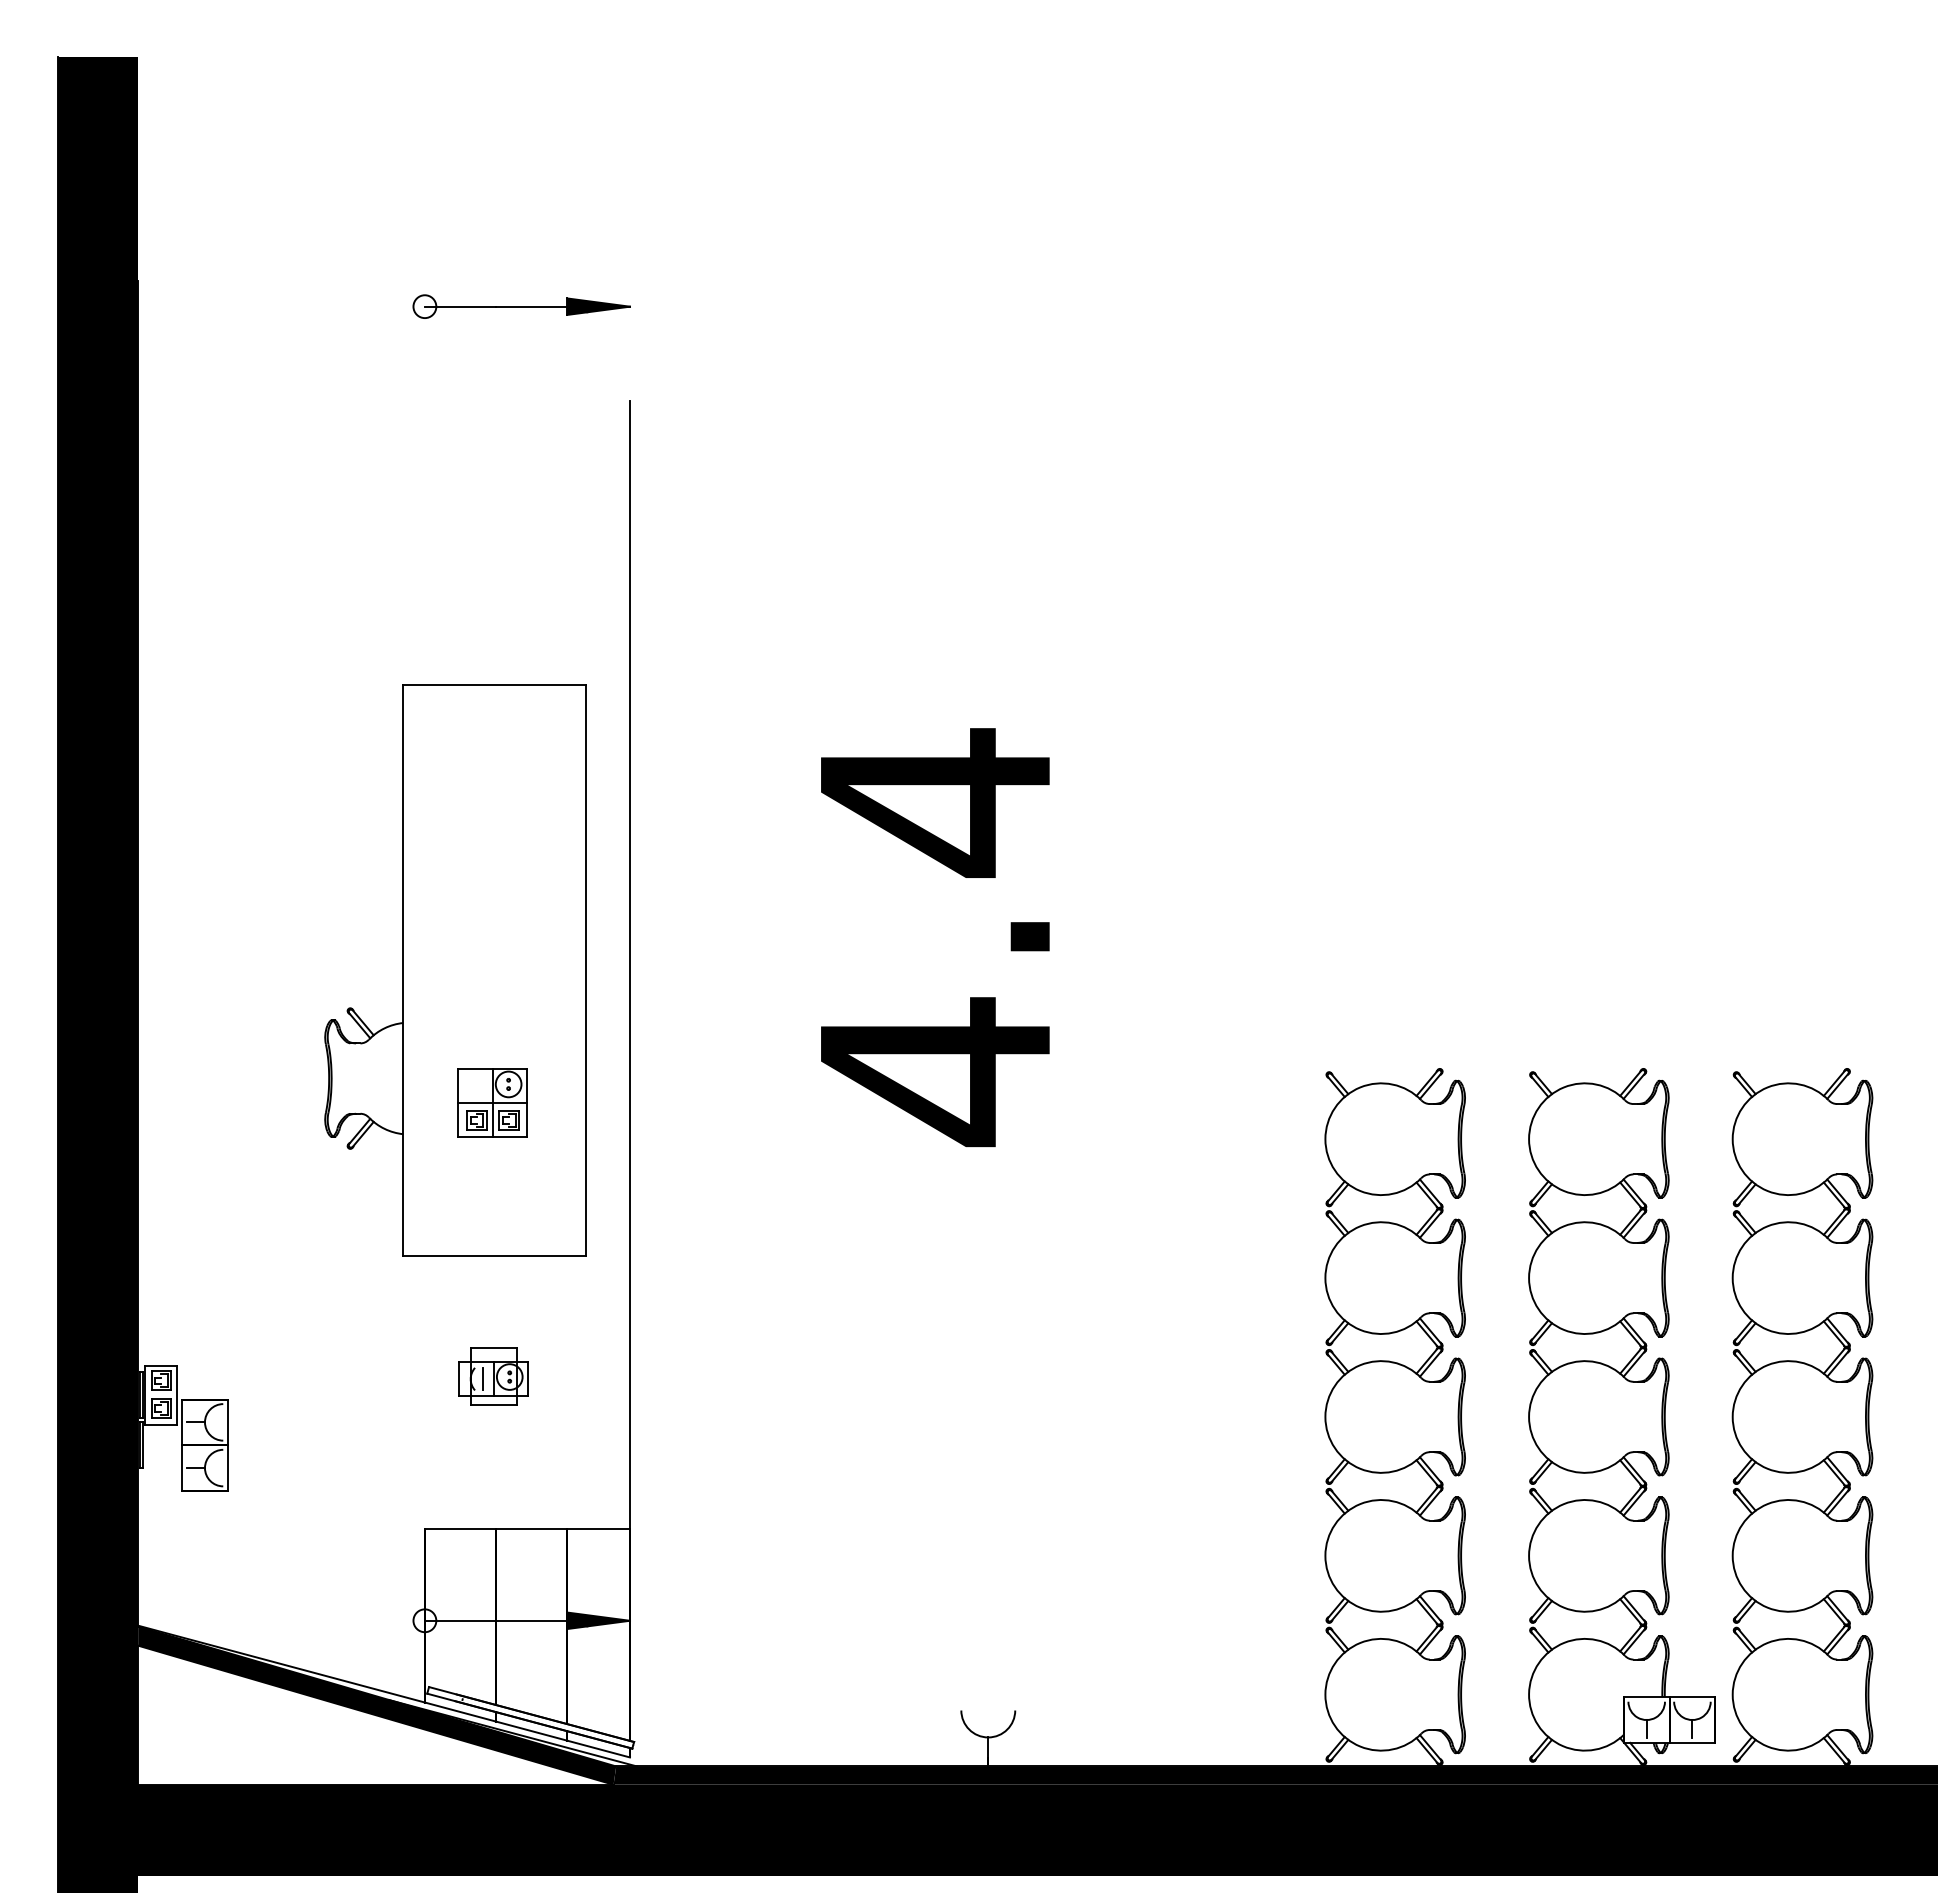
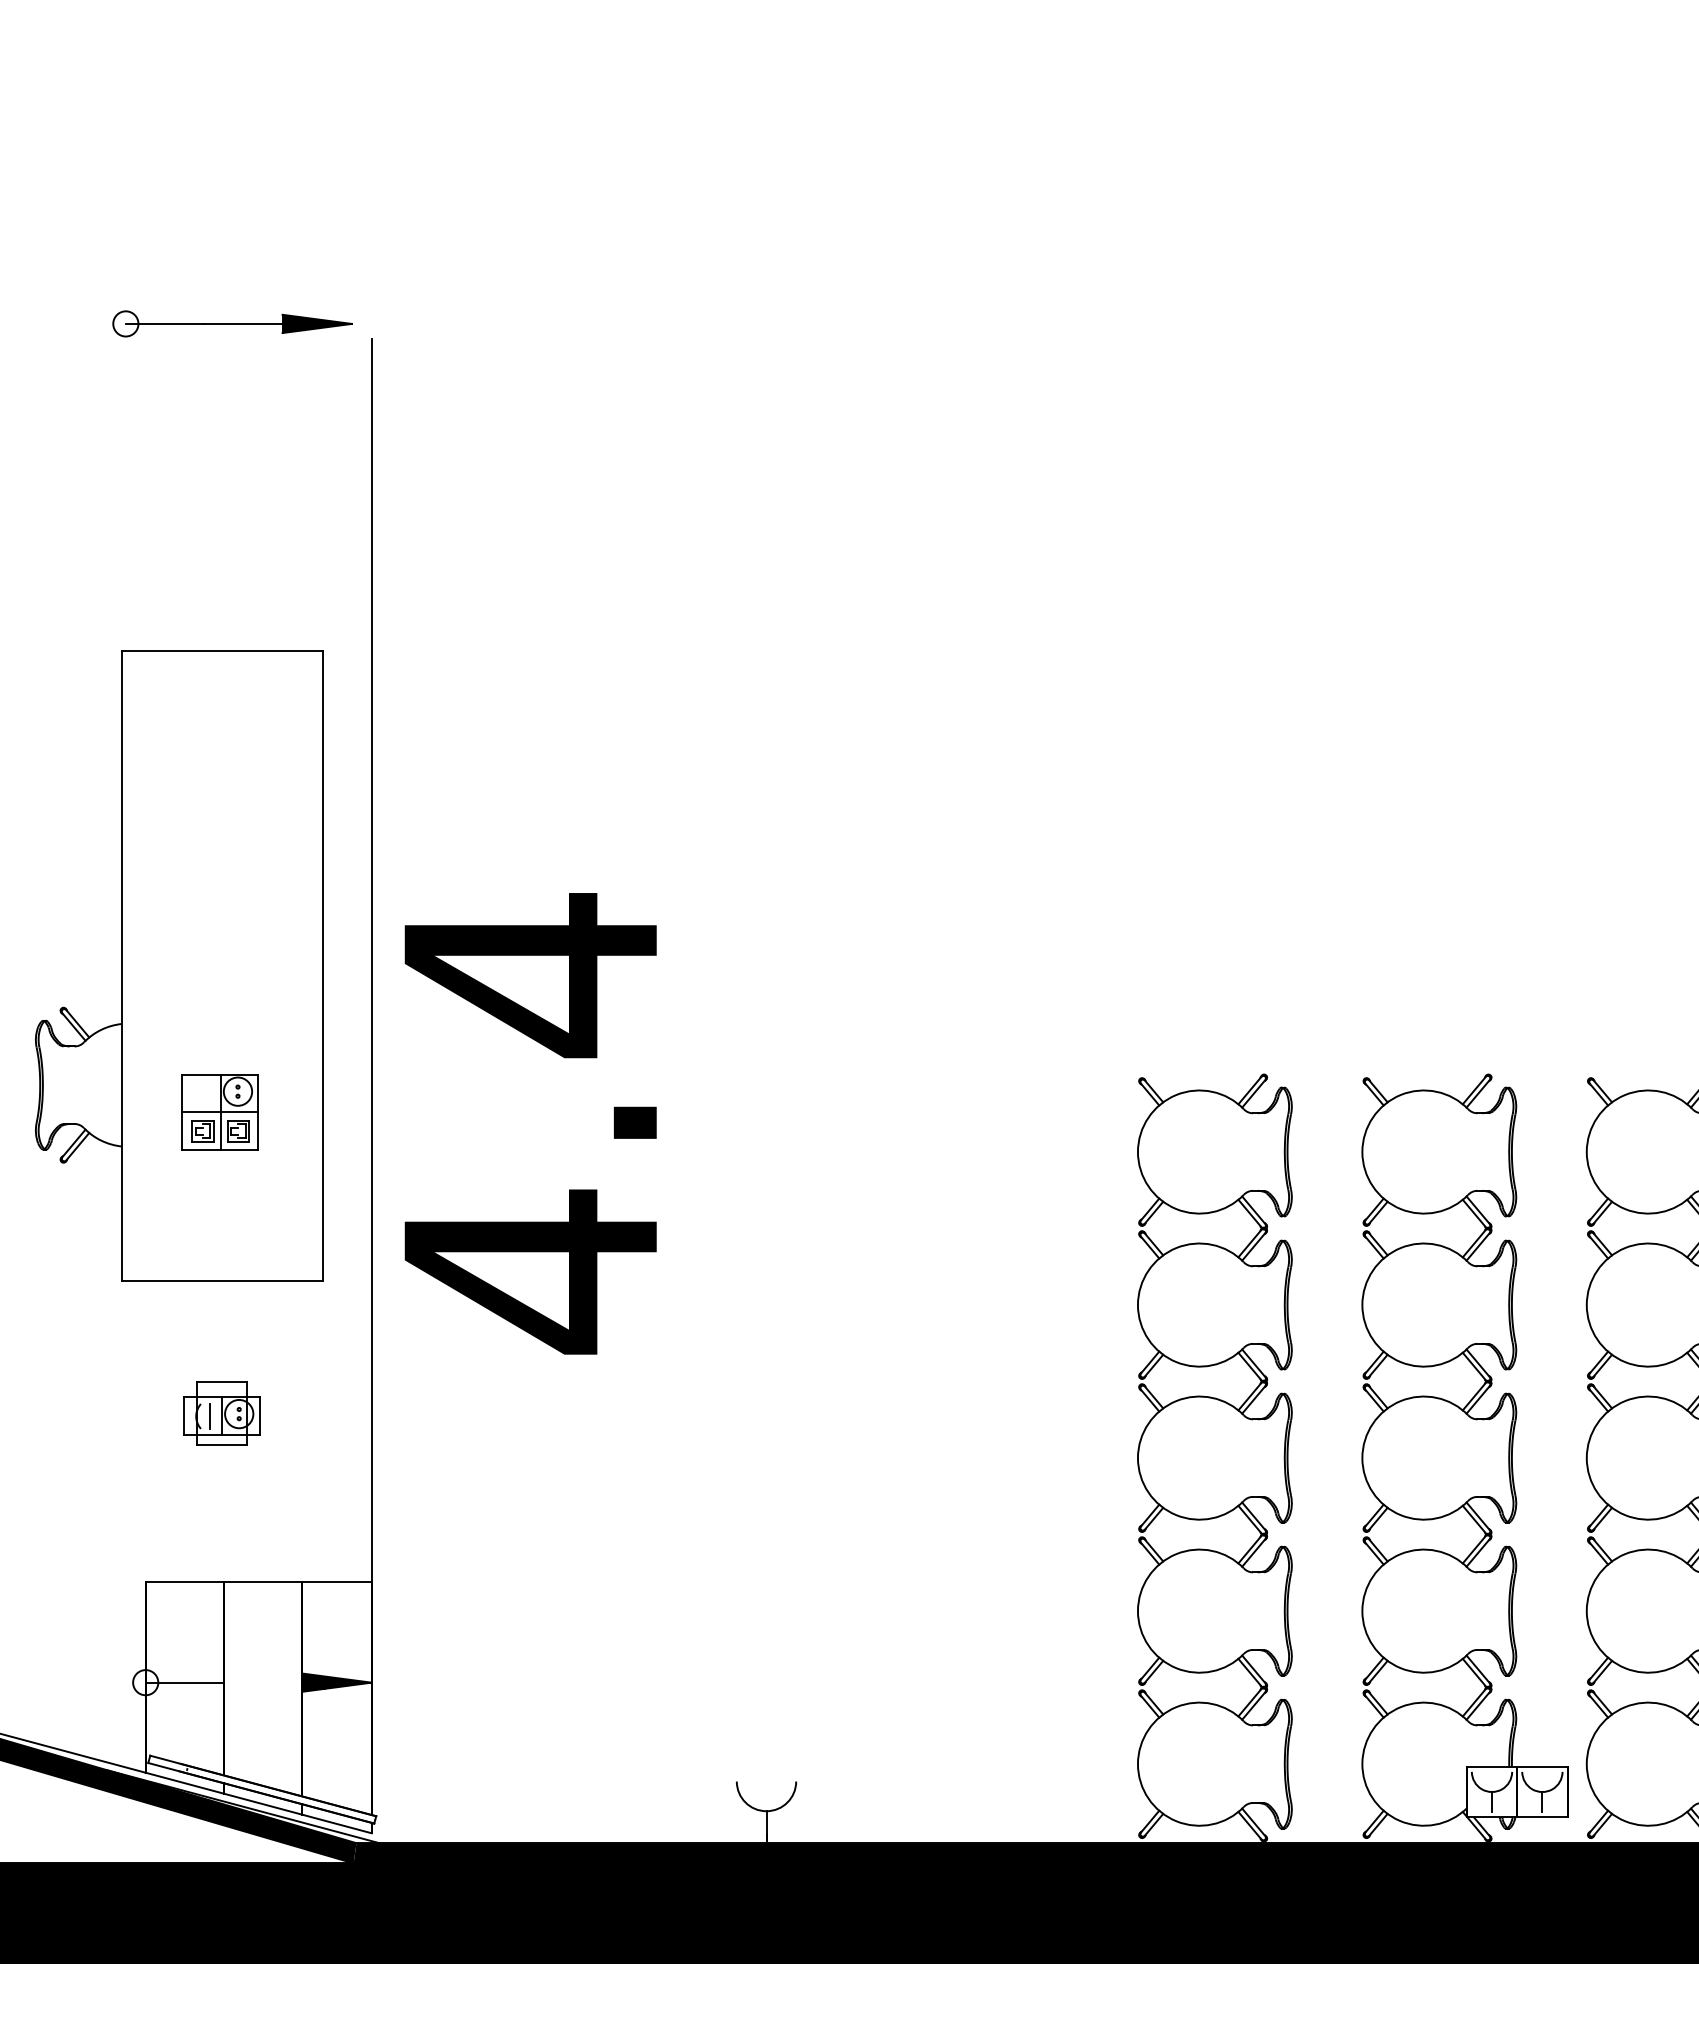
part: (521, 306) -> (232, 323), moved
text: (935, 937) -> (530, 1123), moved
line: (531, 1620) -> (263, 1682), removed

